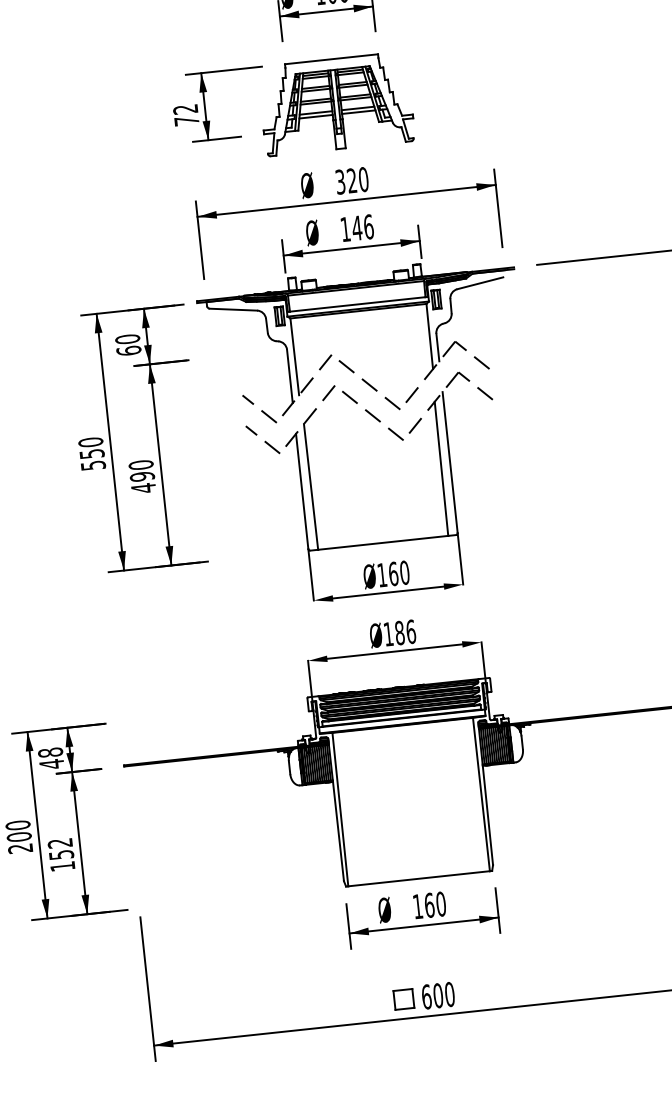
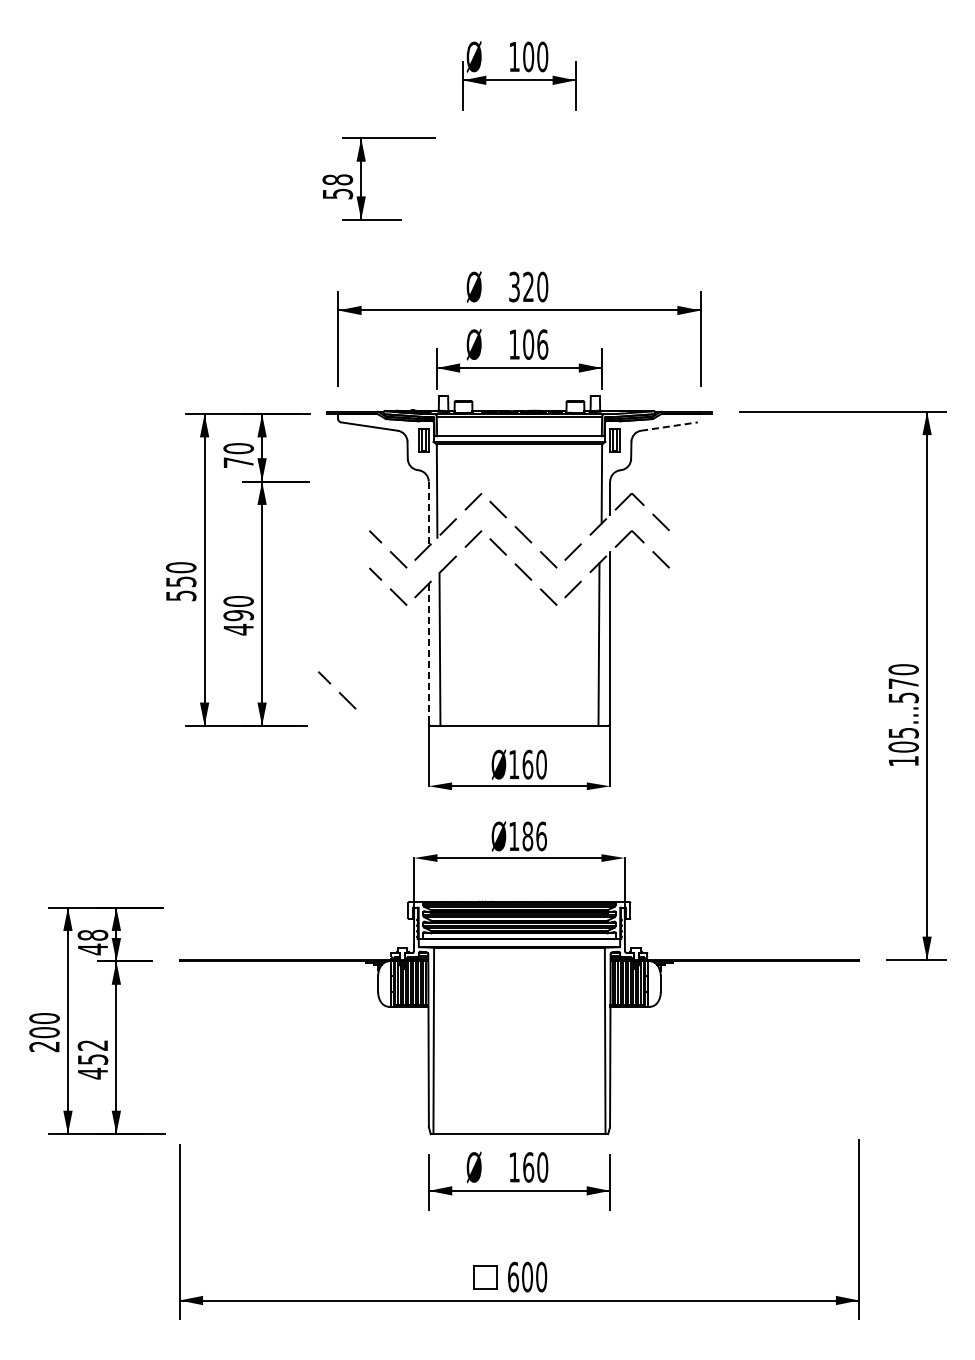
part: (336, 103) -> (519, 192), removed
text: (185, 114) -> (337, 186), 72 -> 58
text: (357, 228) -> (528, 344), 146 -> 106
line: (480, 283) -> (669, 426), solid -> dashed
text: (128, 350) -> (238, 462), 60 -> 70
line: (289, 376) -> (428, 514), solid -> dashed
line: (301, 491) -> (428, 653), solid -> dashed
line: (232, 531) -> (339, 692), added
text: (62, 866) -> (92, 1073), 152 -> 452

